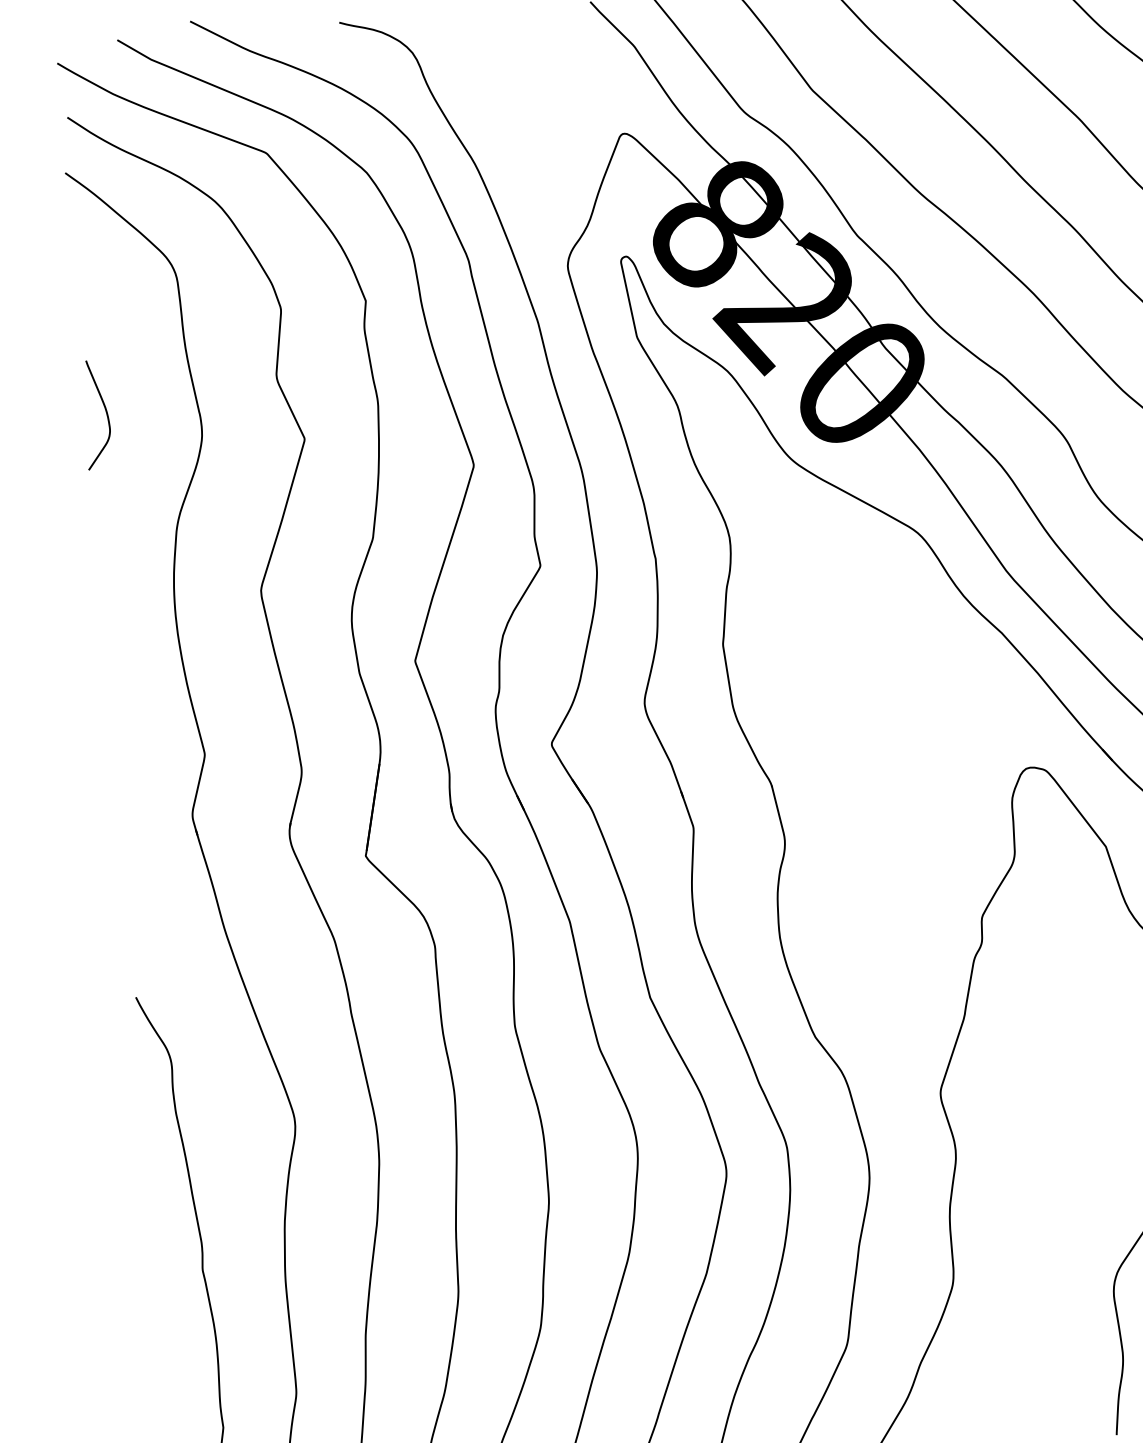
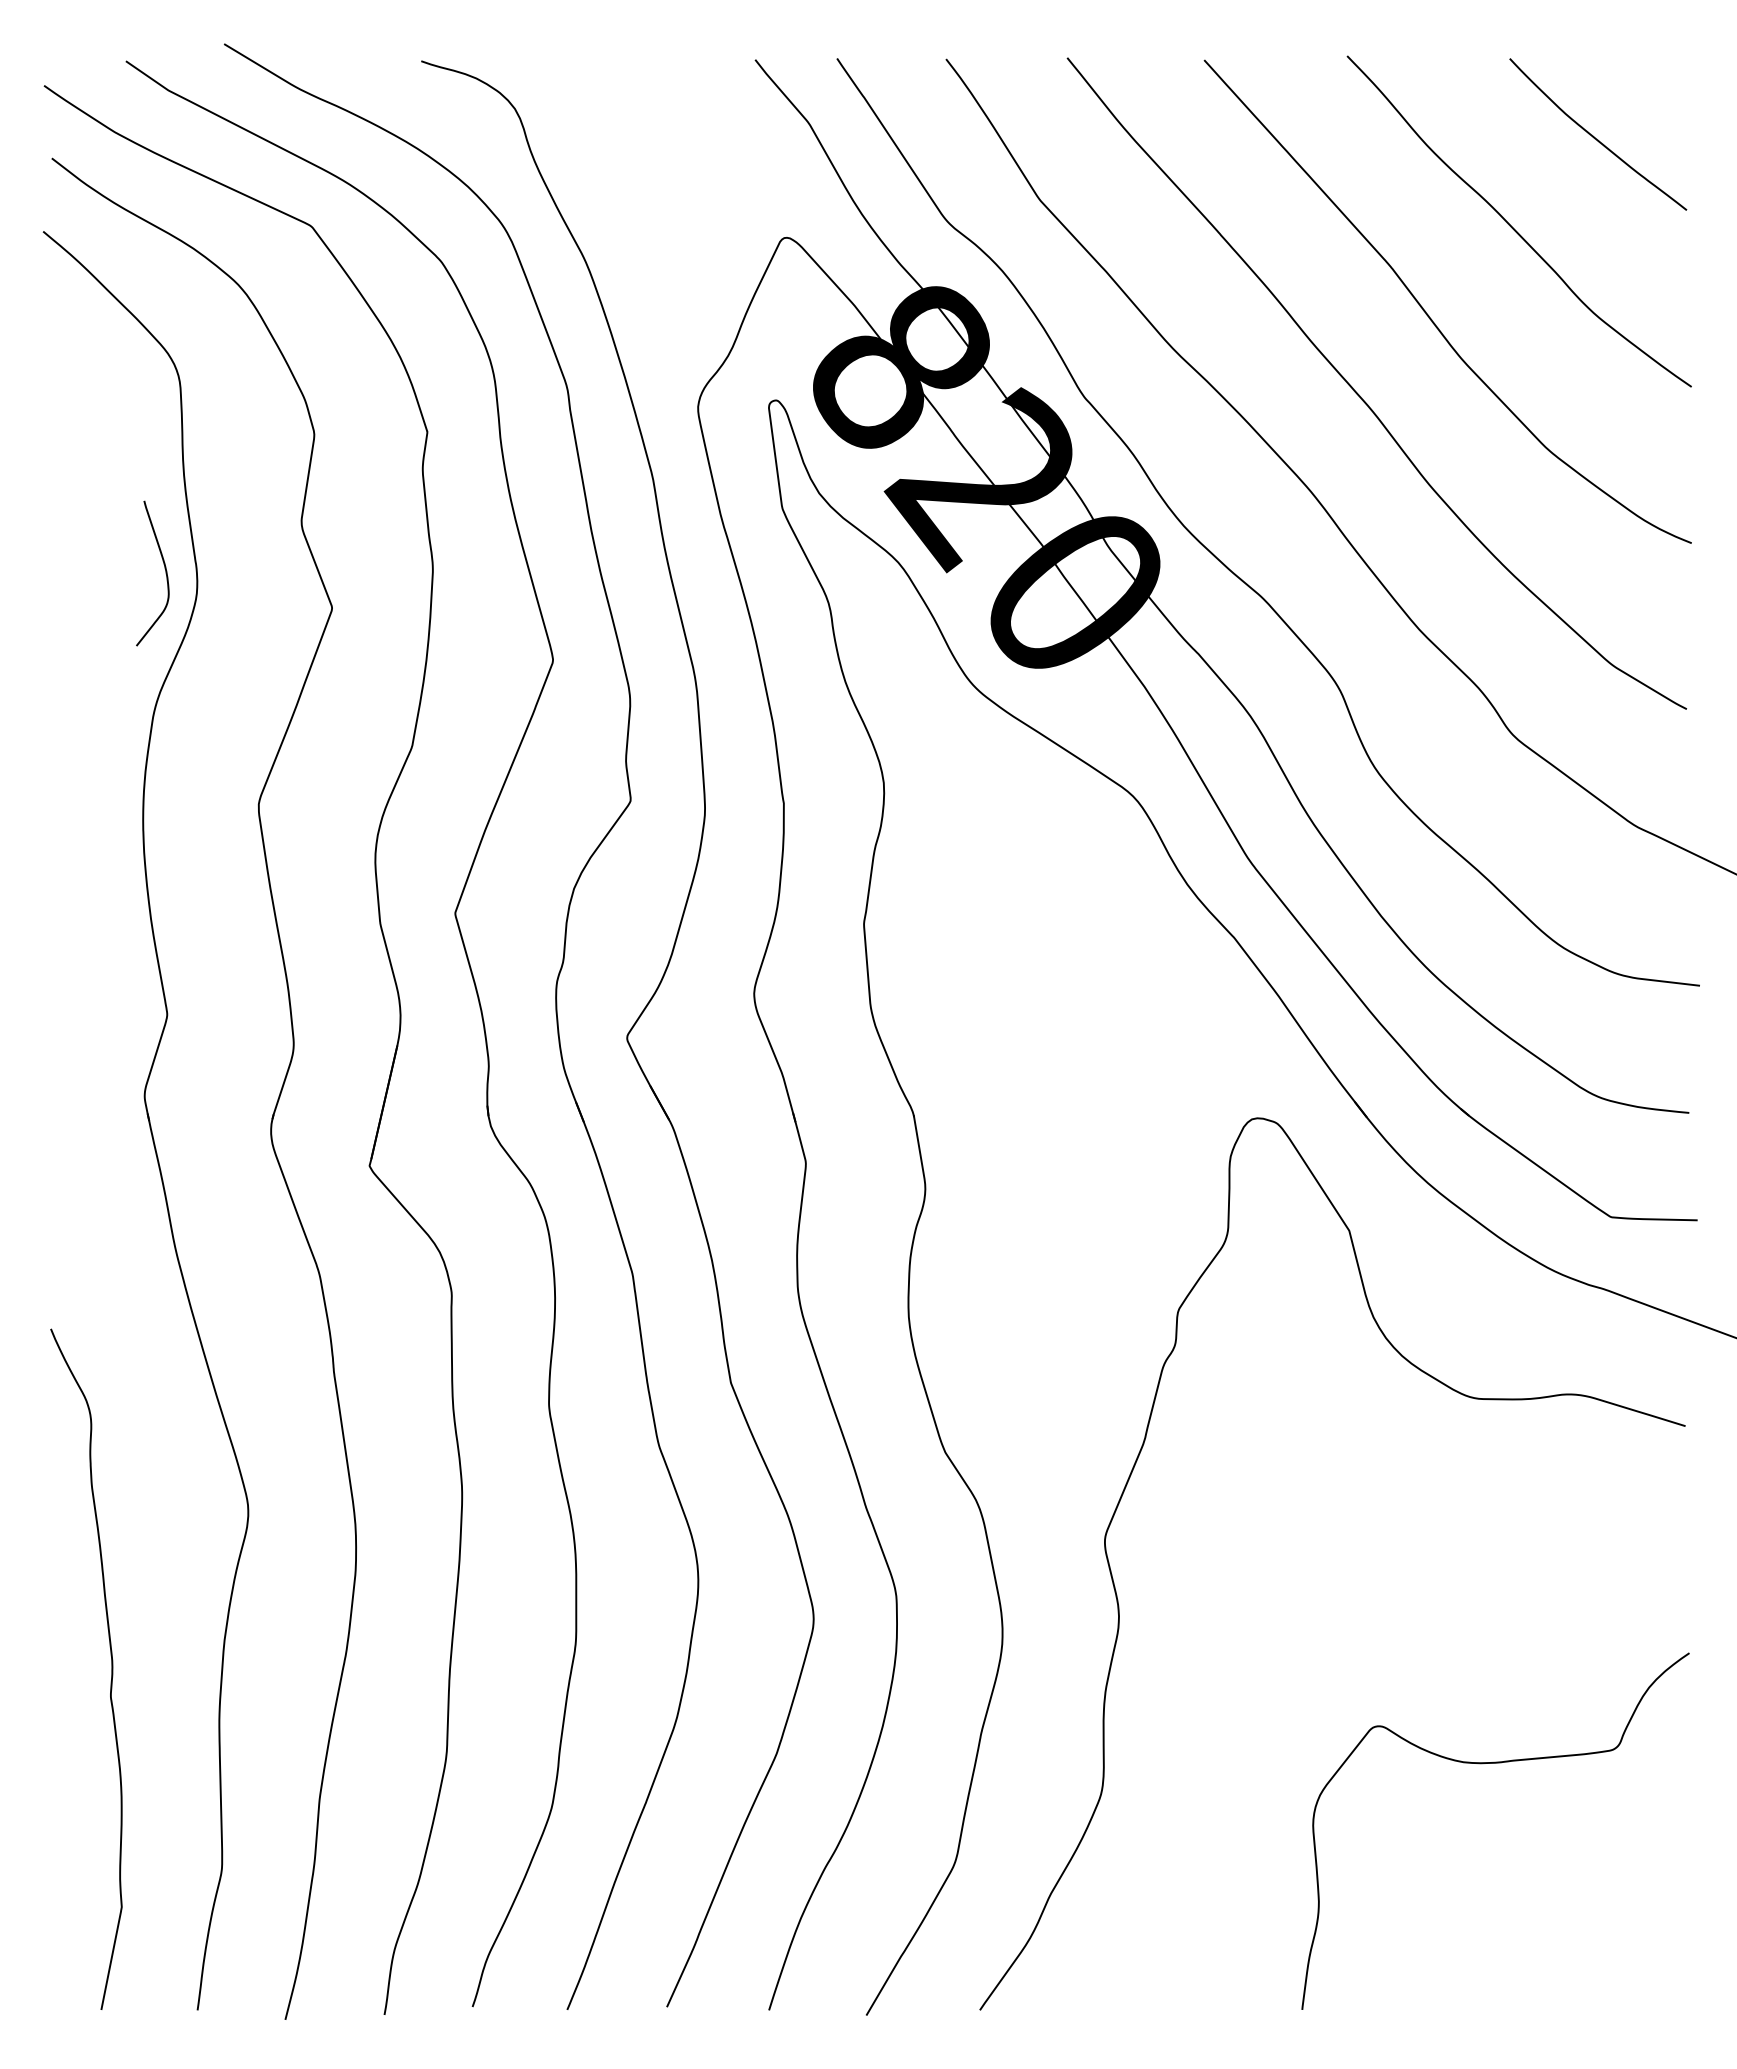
curve: (105, 410) -> (164, 568), moved

